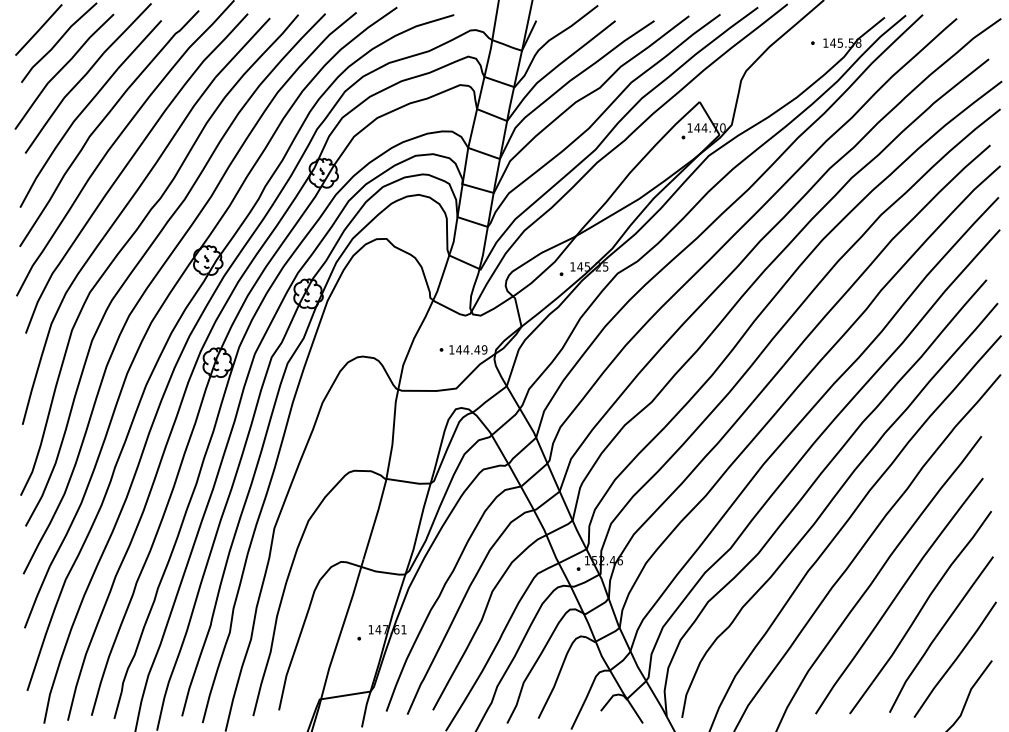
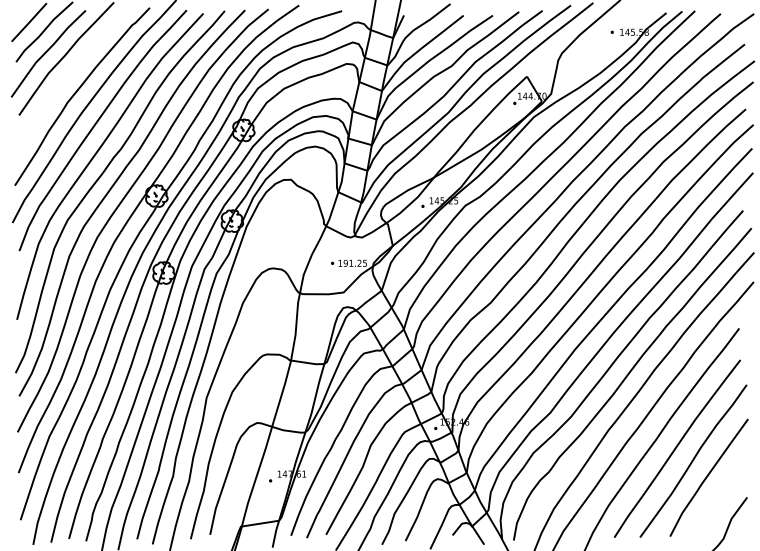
curve: (86, 108) -> (65, 81), removed
text: (471, 349) -> (355, 263), 144.49 -> 191.25
line: (954, 659) -> (718, 496), removed

